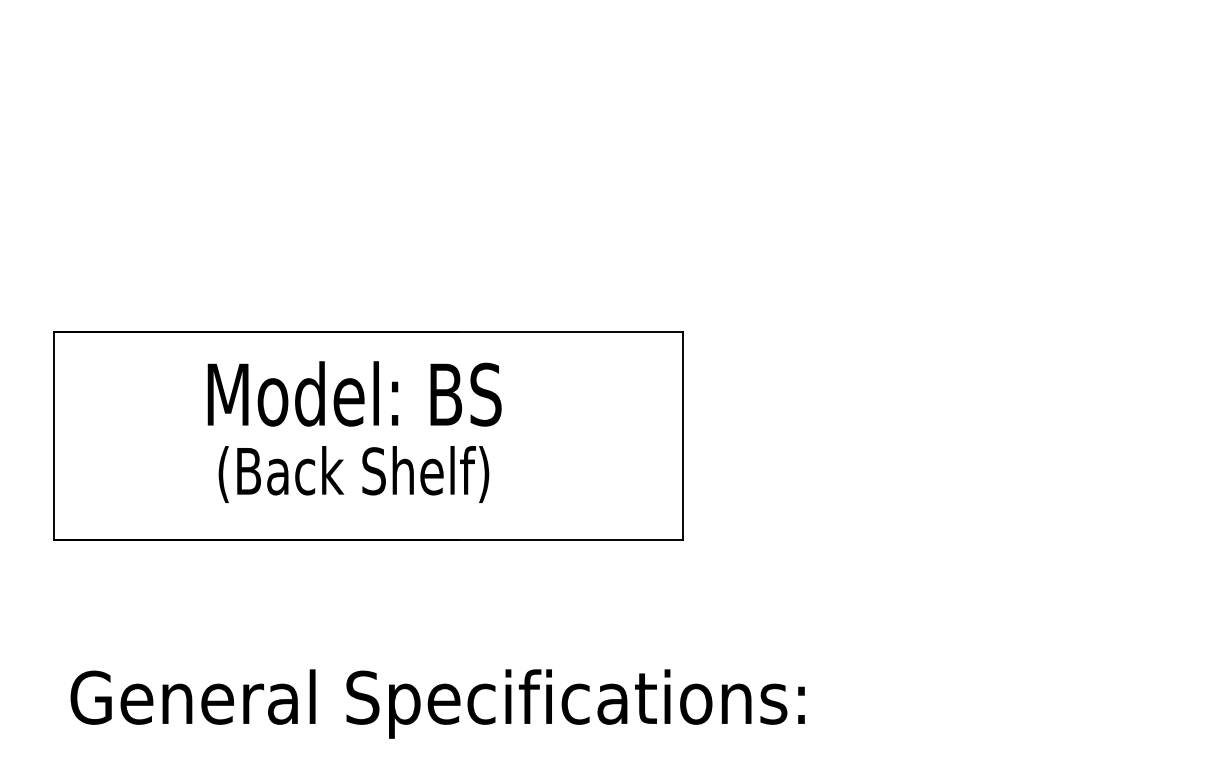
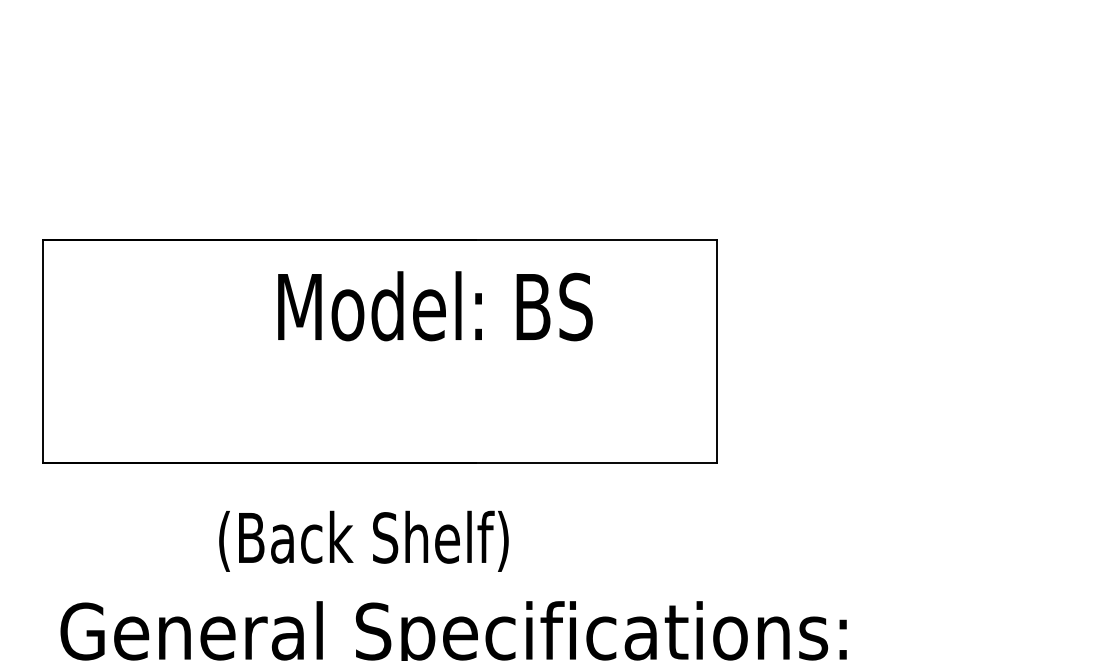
text: (354, 393) -> (435, 305), moved
text: (353, 474) -> (363, 541), moved

